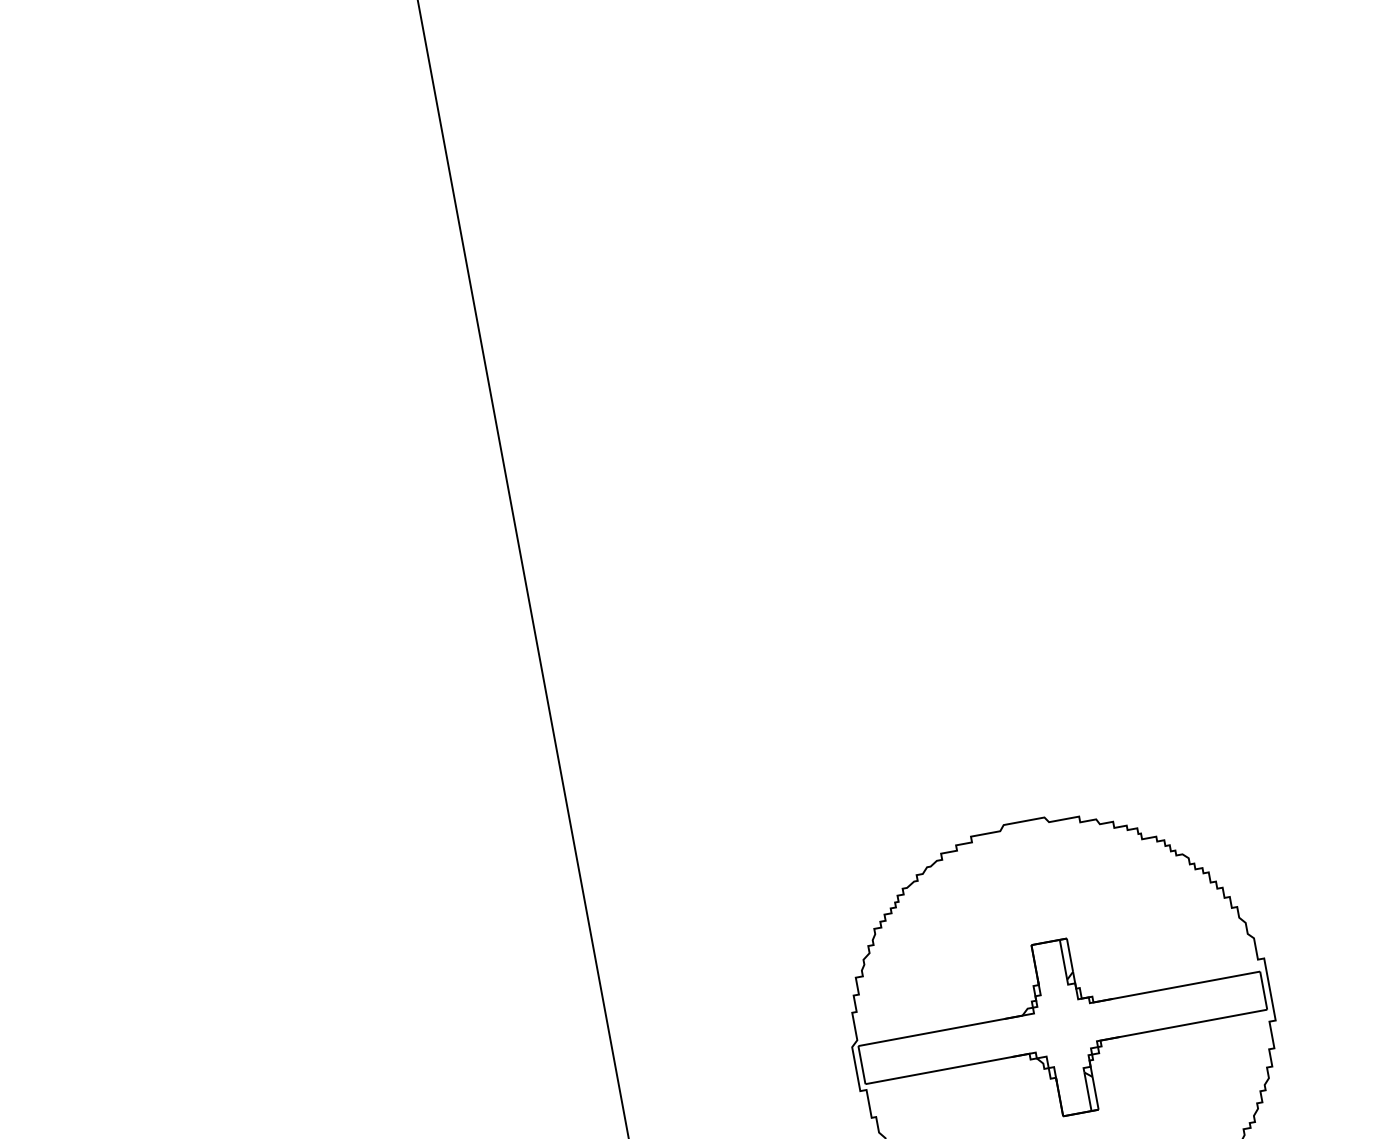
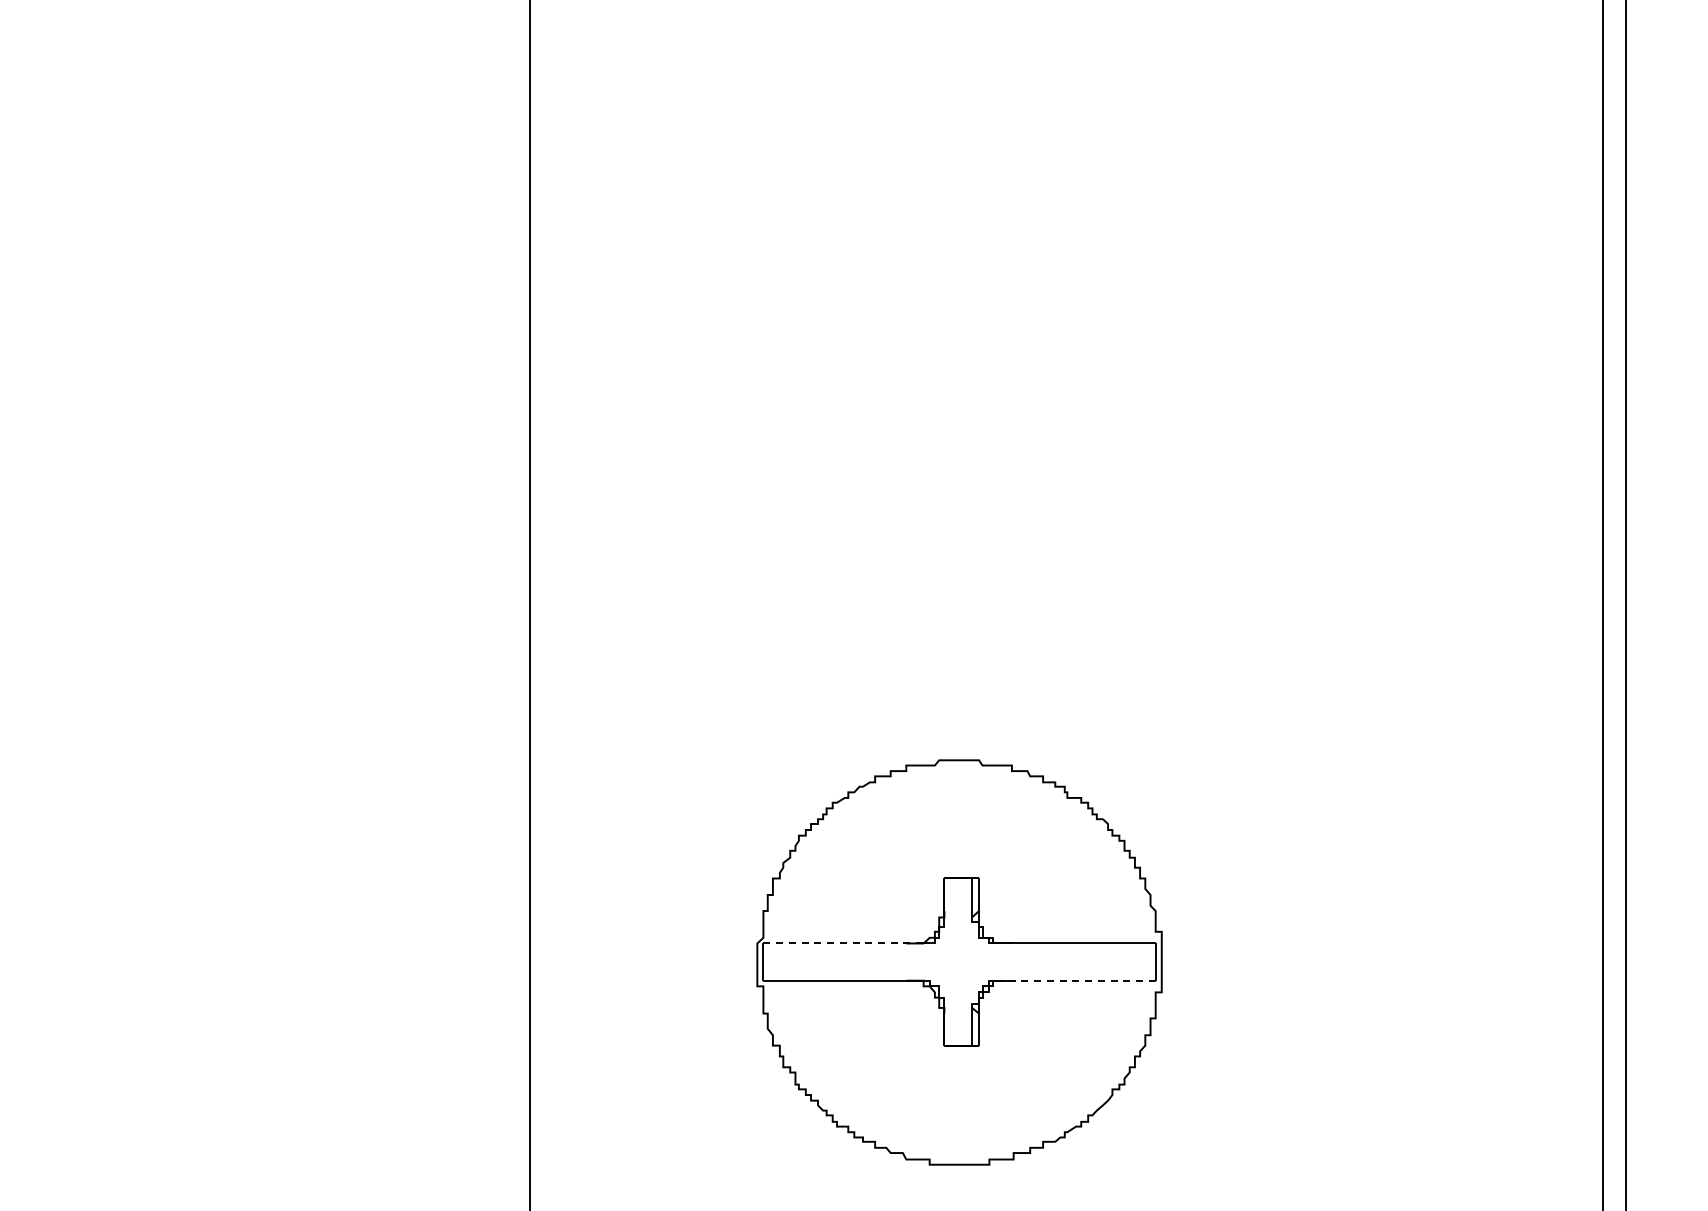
line: (1187, 1024) -> (1077, 980), solid -> dashed
line: (938, 1031) -> (841, 943), solid -> dashed

